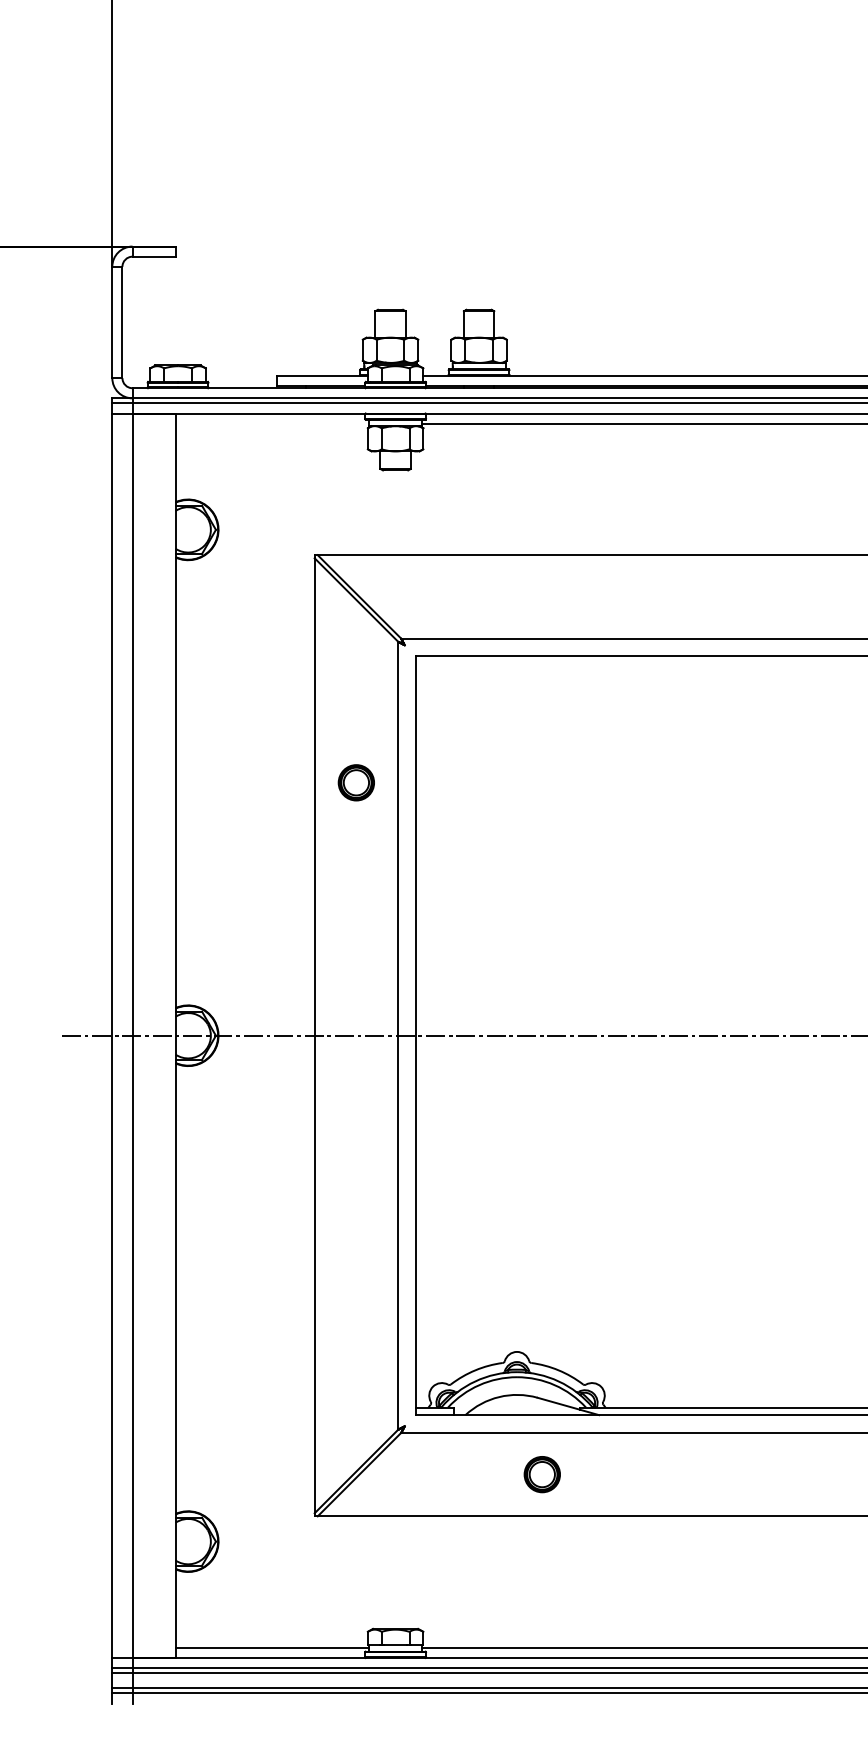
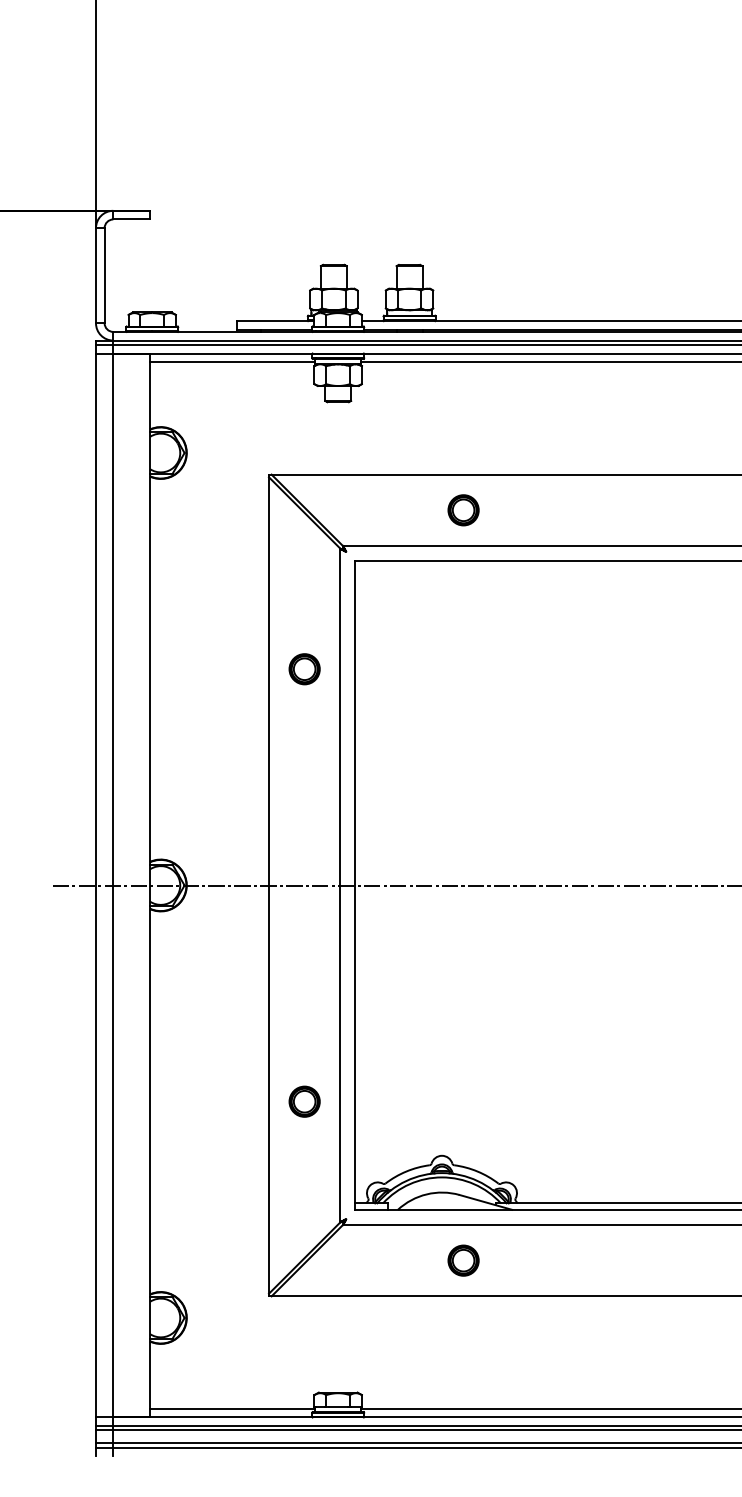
line: (272, 423) -> (232, 362), added
part: (541, 596) -> (462, 509), added
part: (355, 1288) -> (303, 1101), added

